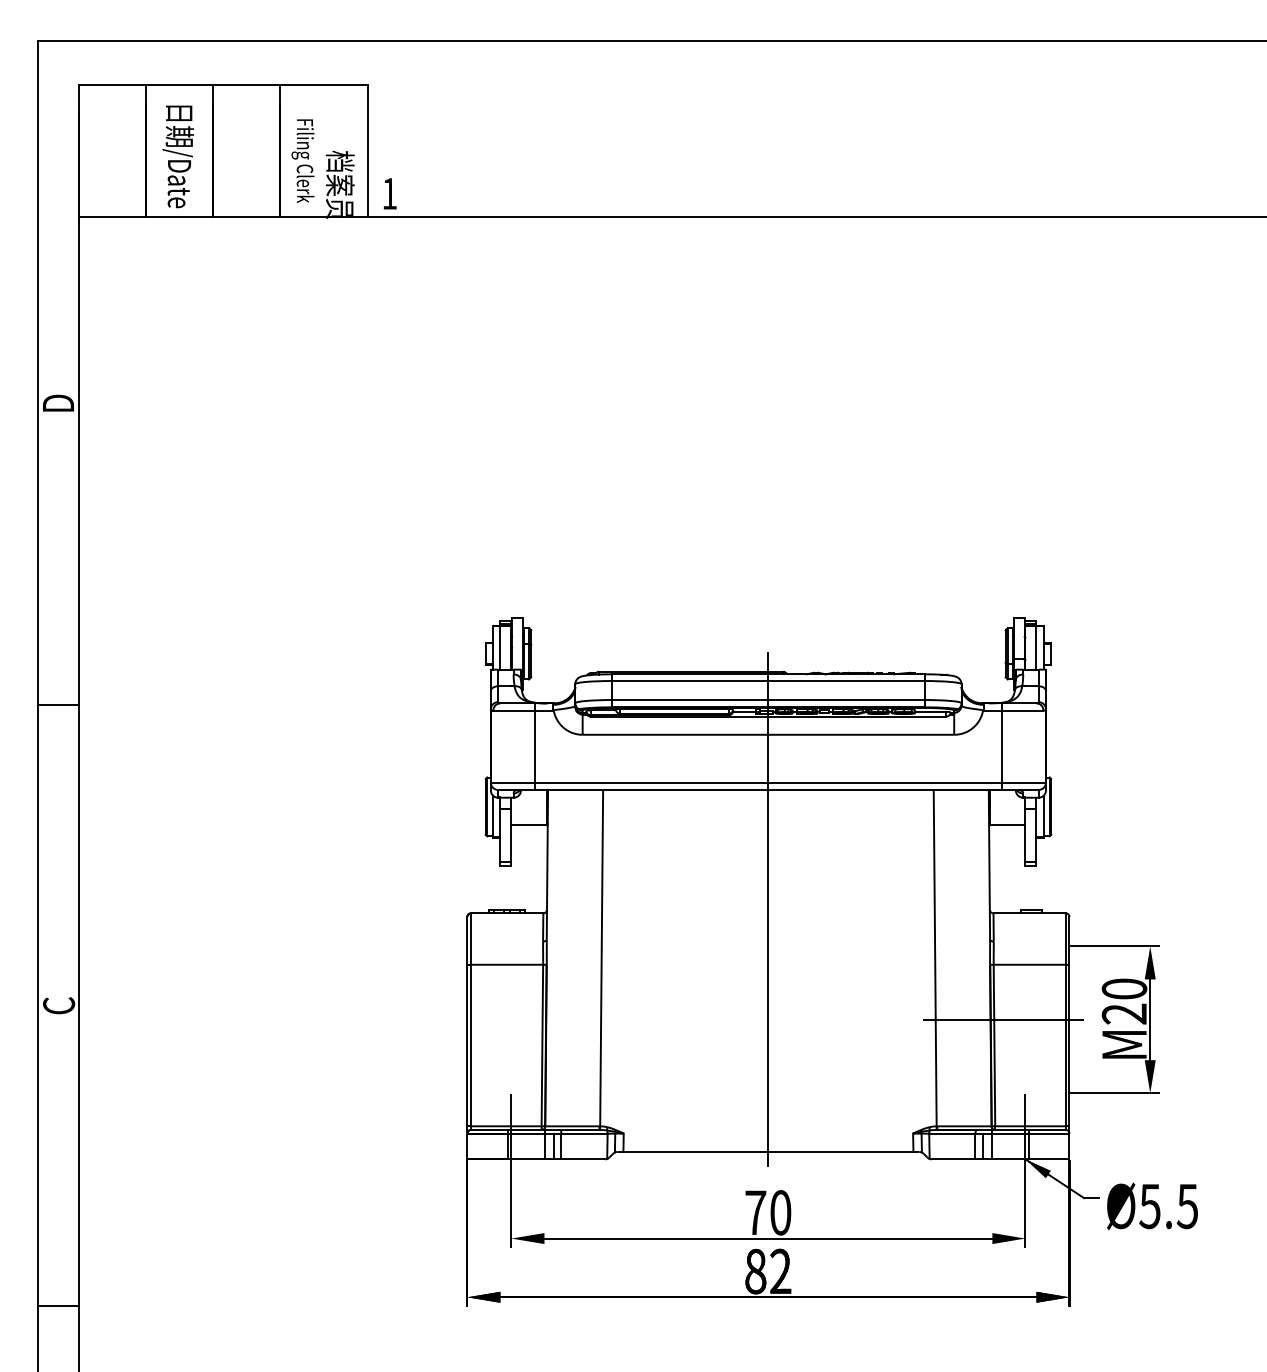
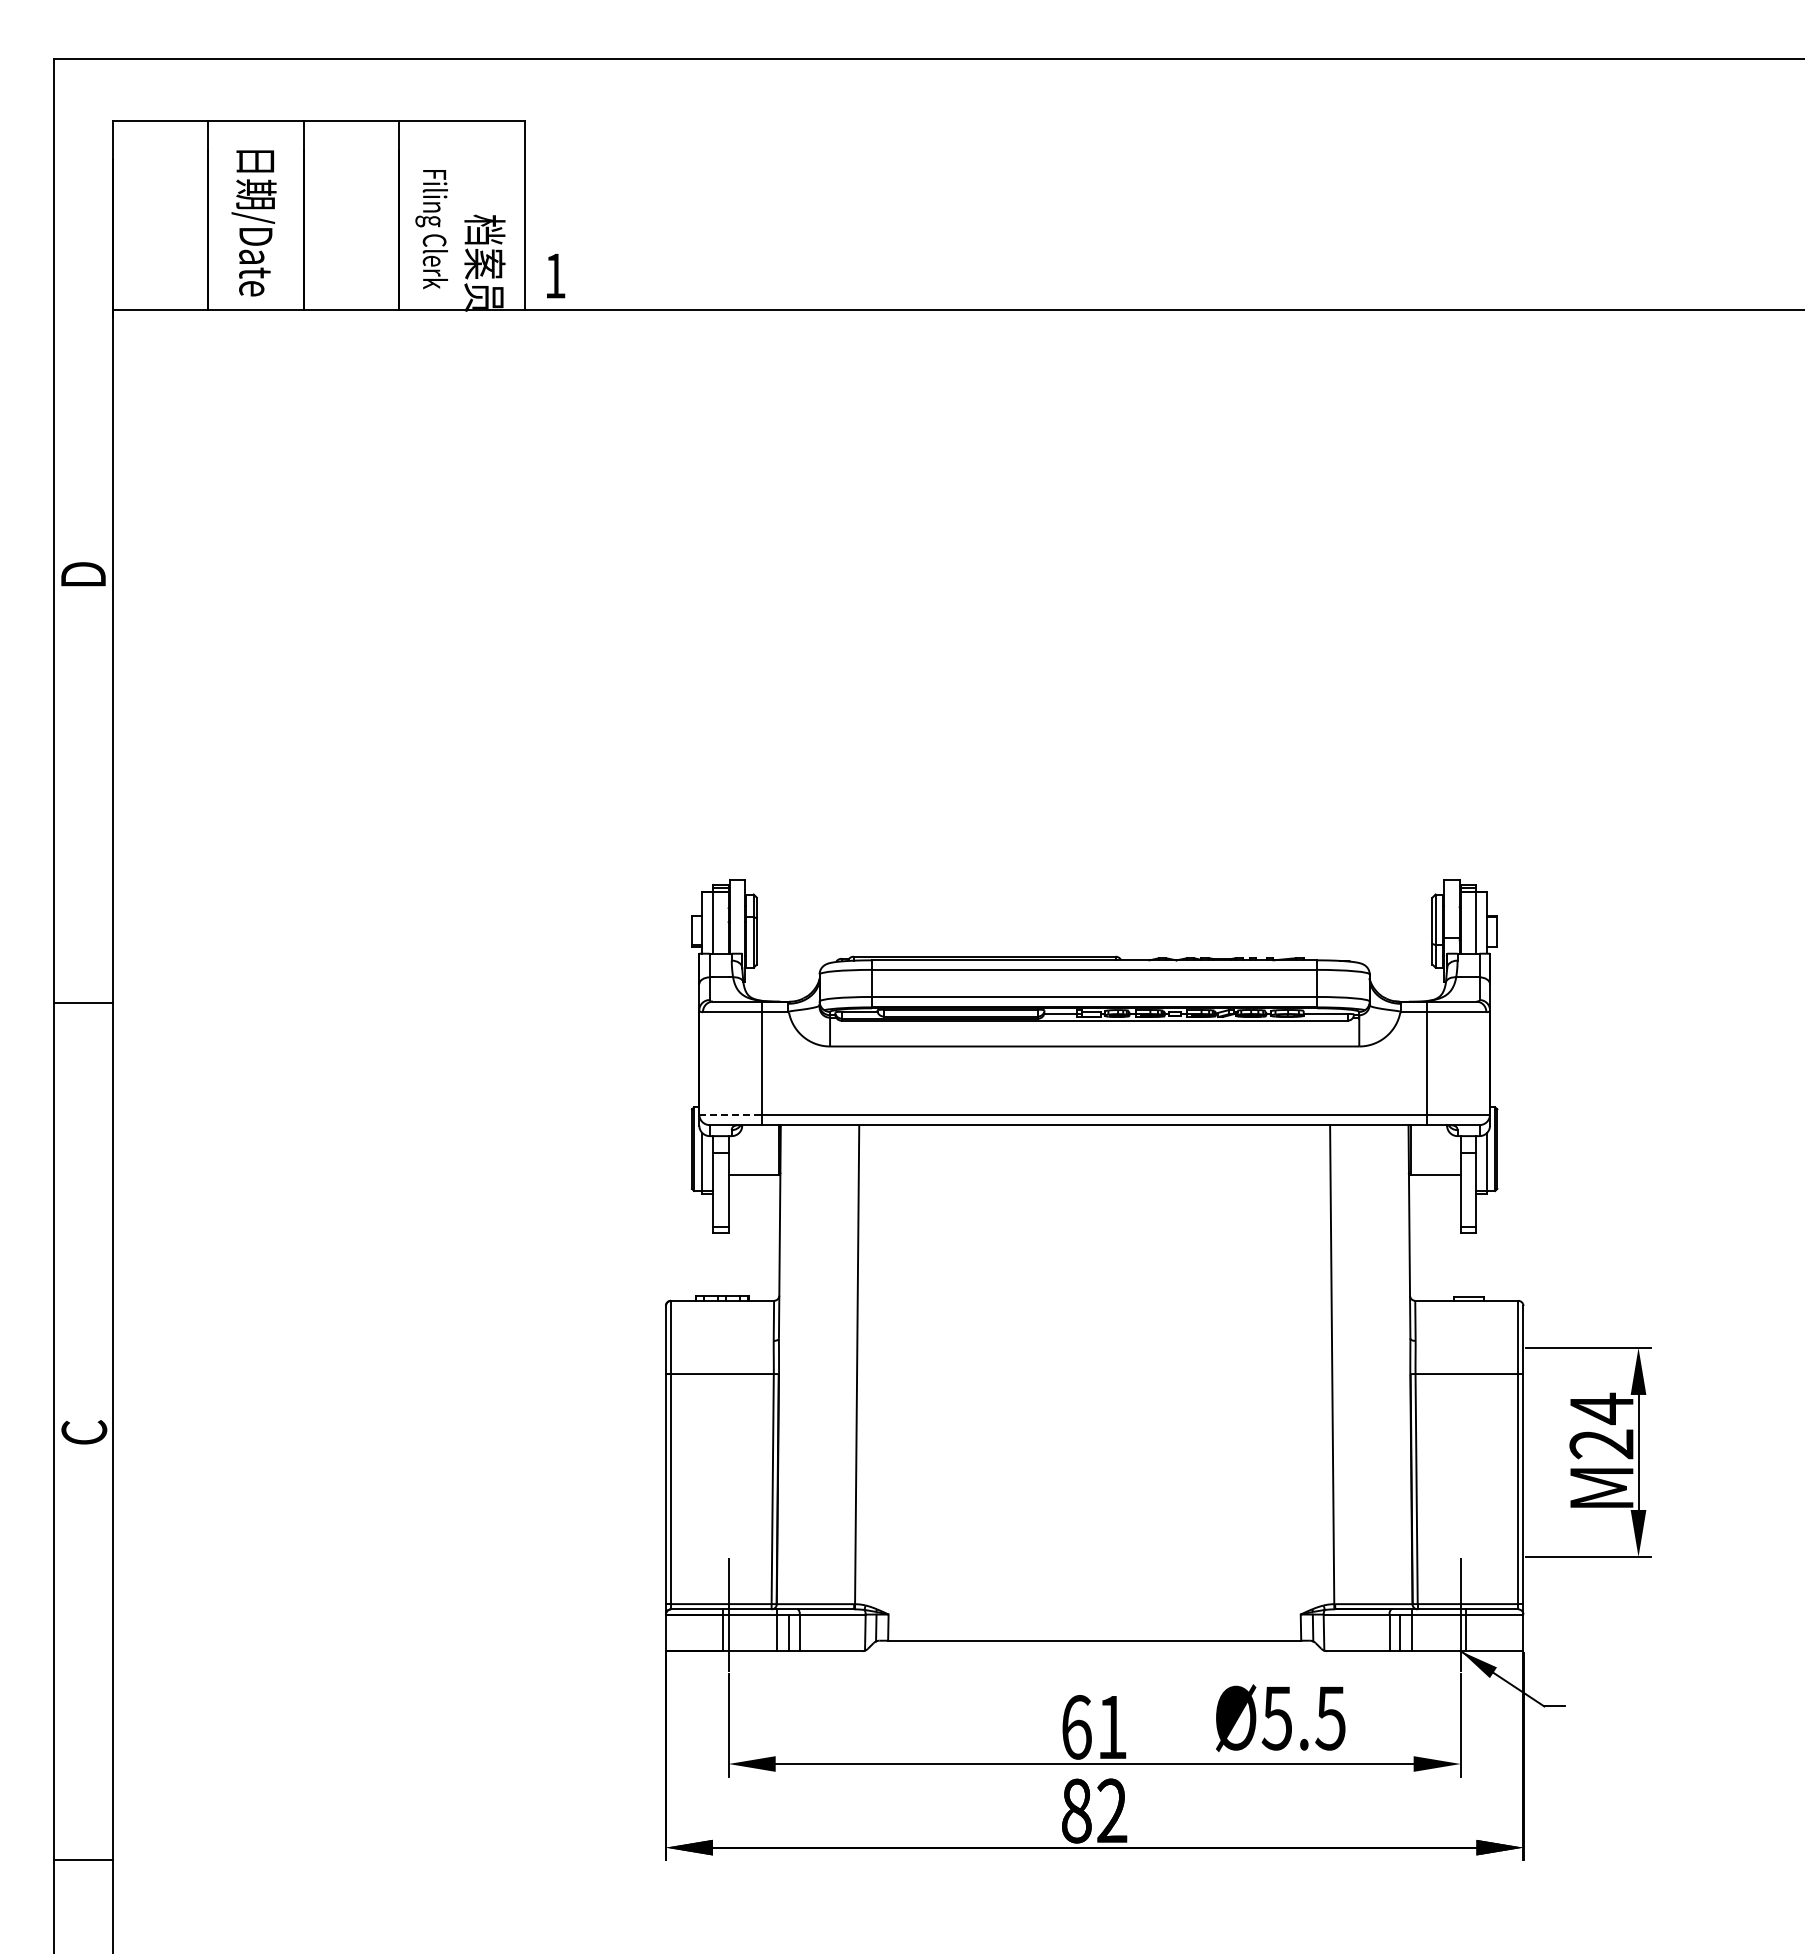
line: (513, 782) -> (731, 1114), solid -> dashed
line: (768, 908) -> (1094, 1294), removed
text: (1124, 988) -> (1601, 1408), M20 -> M24
line: (1003, 1019) -> (1429, 1452), removed
text: (1152, 1205) -> (1280, 1717), moved
text: (768, 1212) -> (1094, 1727), 70 -> 61

